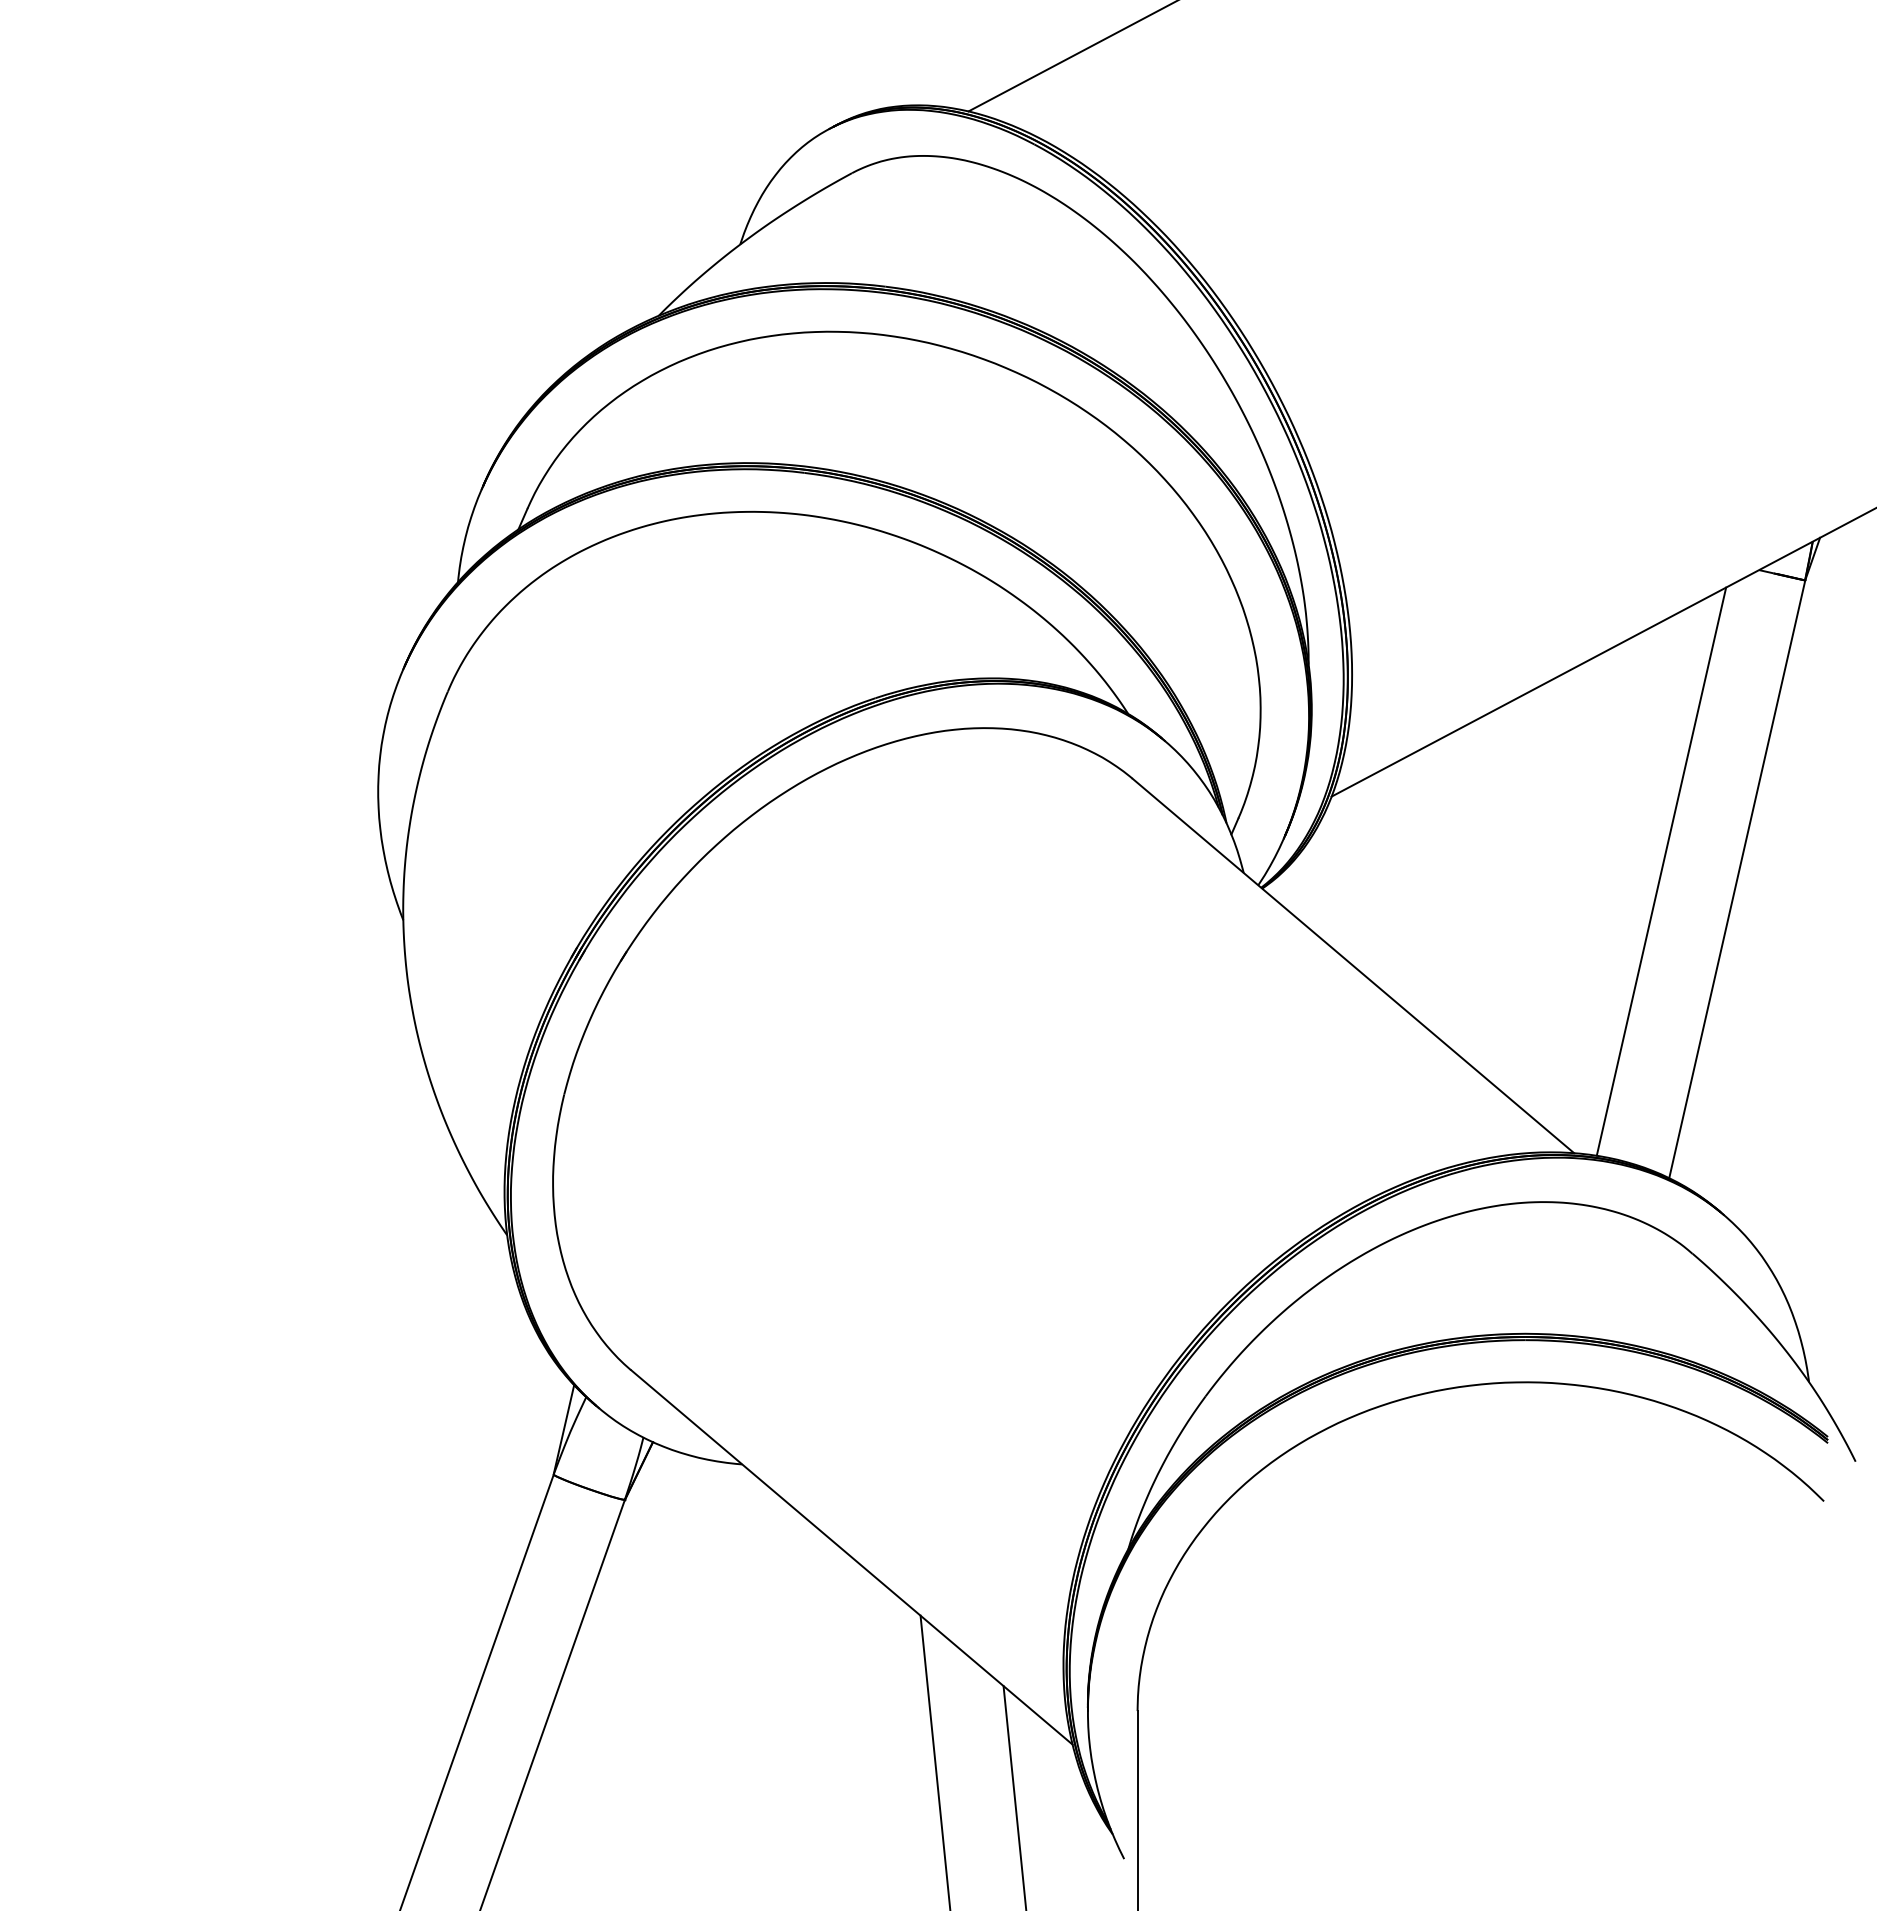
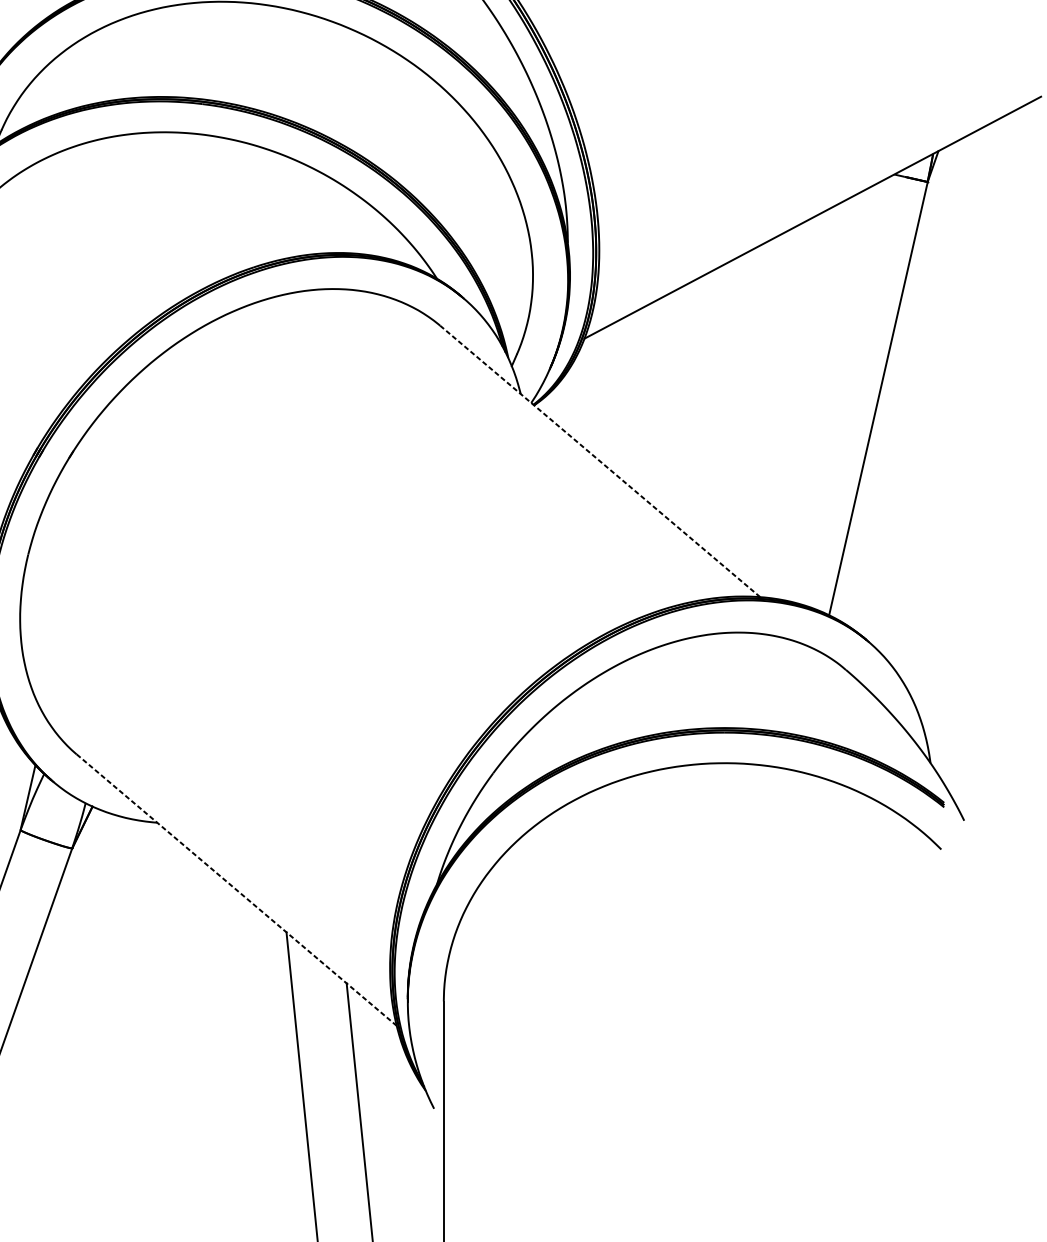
line: (1661, 871) -> (823, 392), removed
line: (1353, 965) -> (600, 461), solid -> dashed
line: (852, 1557) -> (237, 890), solid -> dashed

